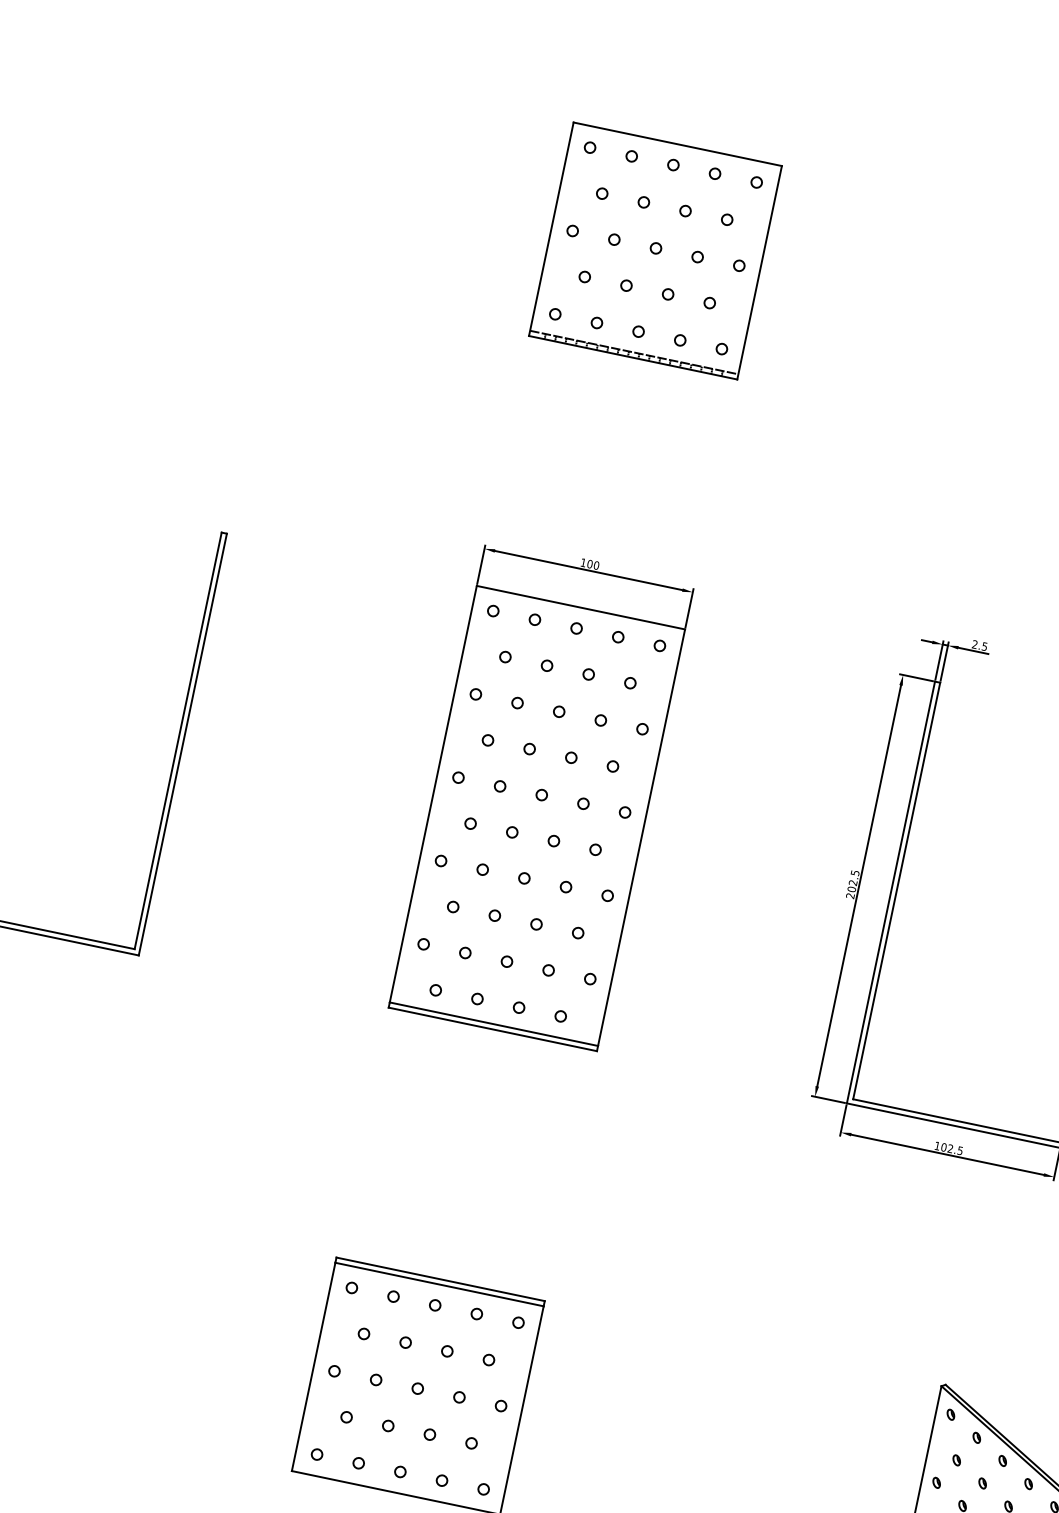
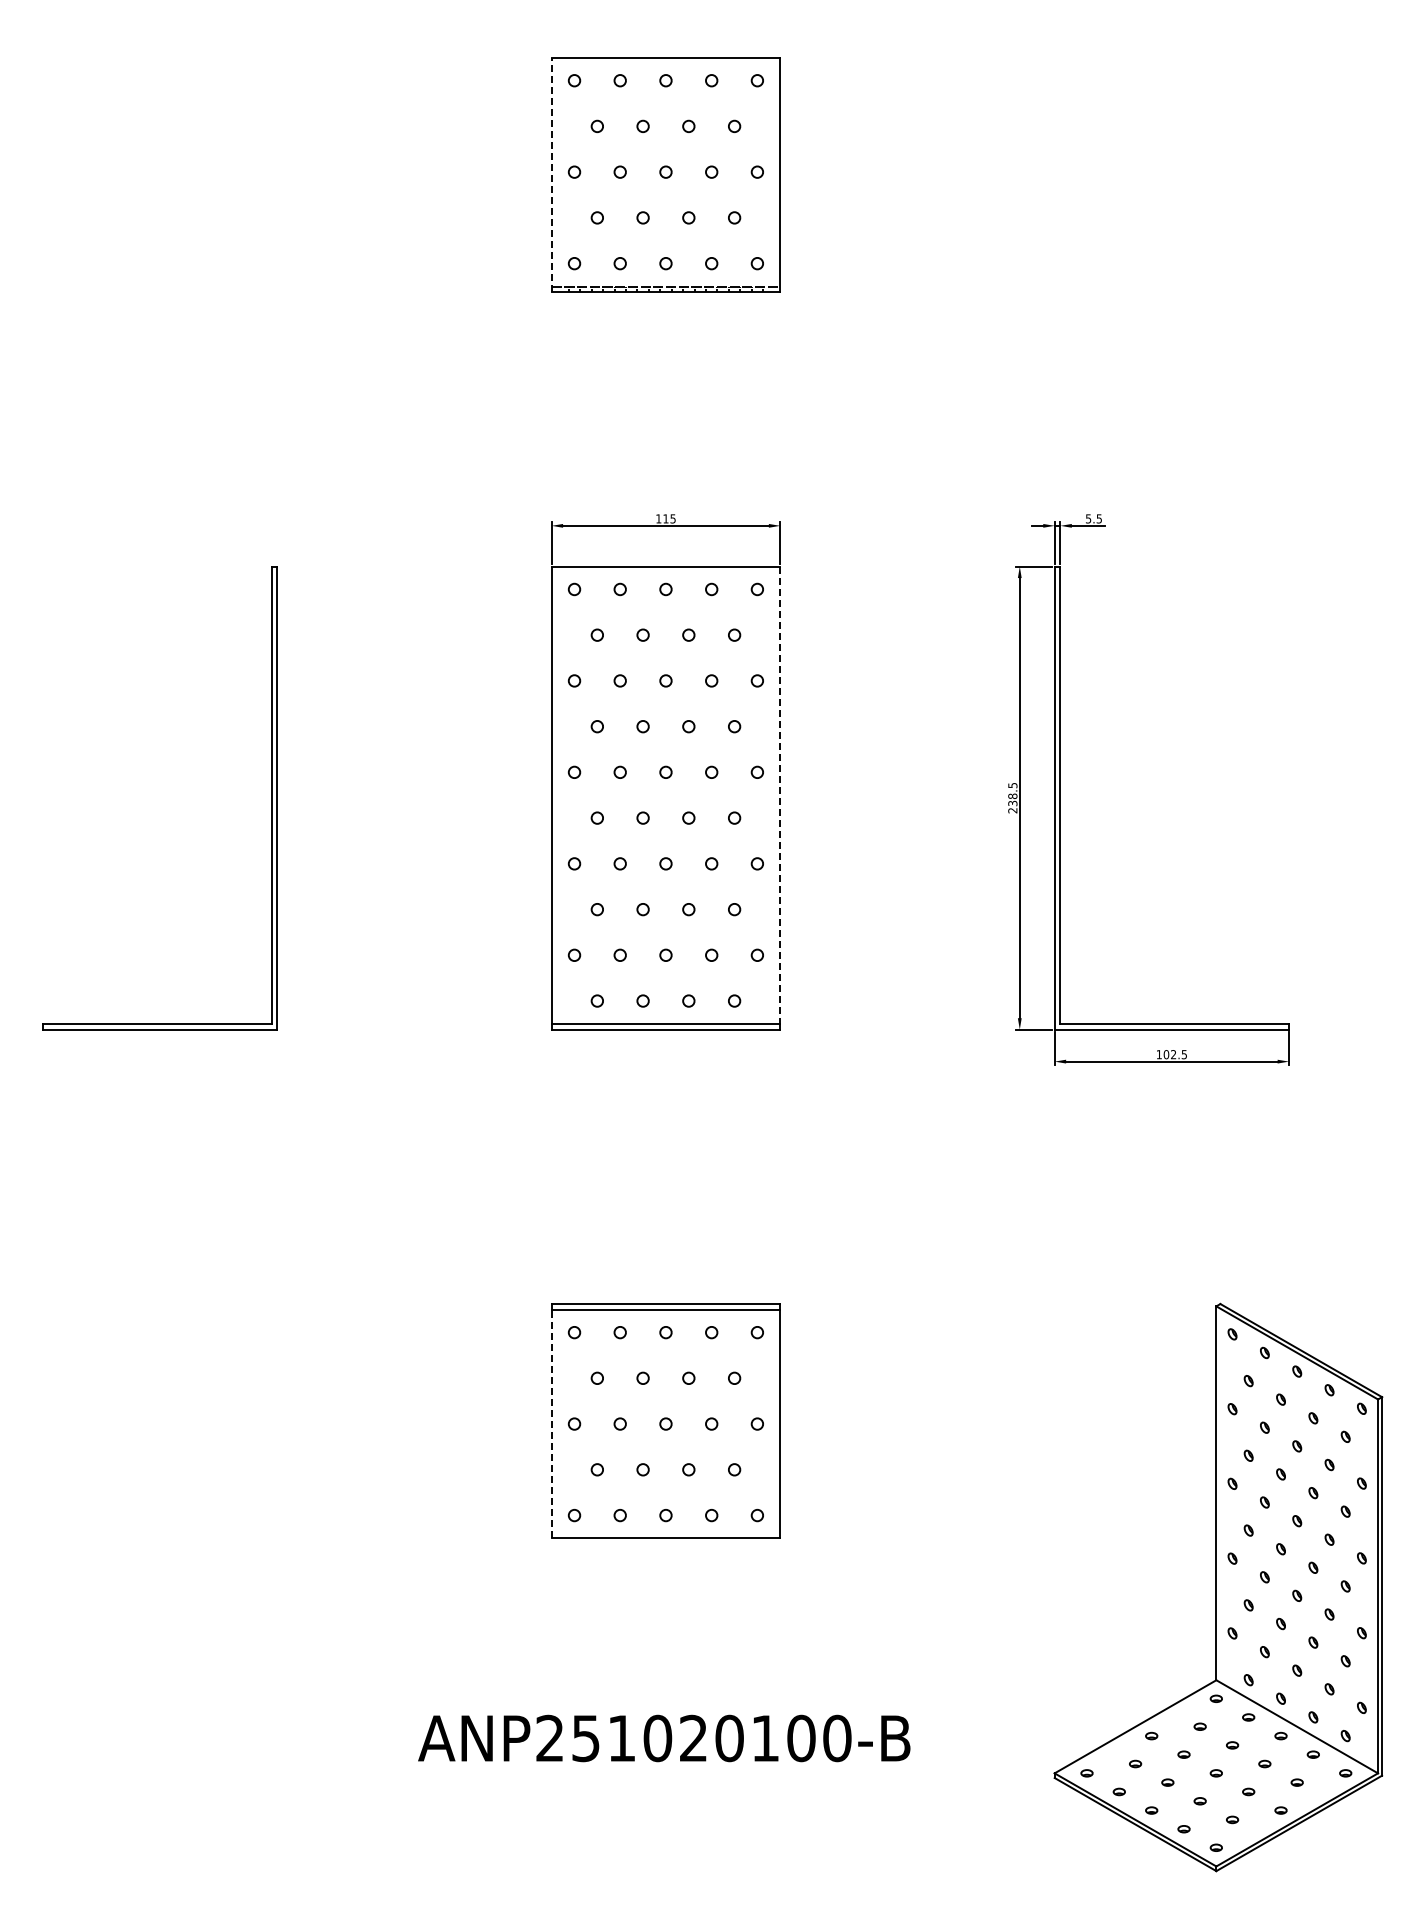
line: (551, 228) -> (551, 174), solid -> dashed
text: (593, 564) -> (669, 518), 100 -> 115
text: (974, 644) -> (1088, 518), 2.5 -> 5.5
line: (641, 837) -> (780, 795), solid -> dashed
text: (852, 885) -> (1012, 799), 202.5 -> 238.5
line: (313, 1366) -> (551, 1423), solid -> dashed

